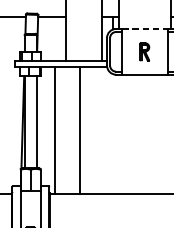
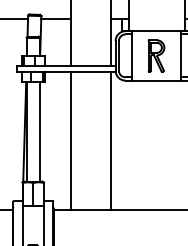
line: (144, 29) -> (156, 31), dashed -> solid
part: (144, 51) -> (156, 55), size x1.67
line: (55, 130) -> (71, 140), moved
line: (80, 130) -> (110, 140), moved

